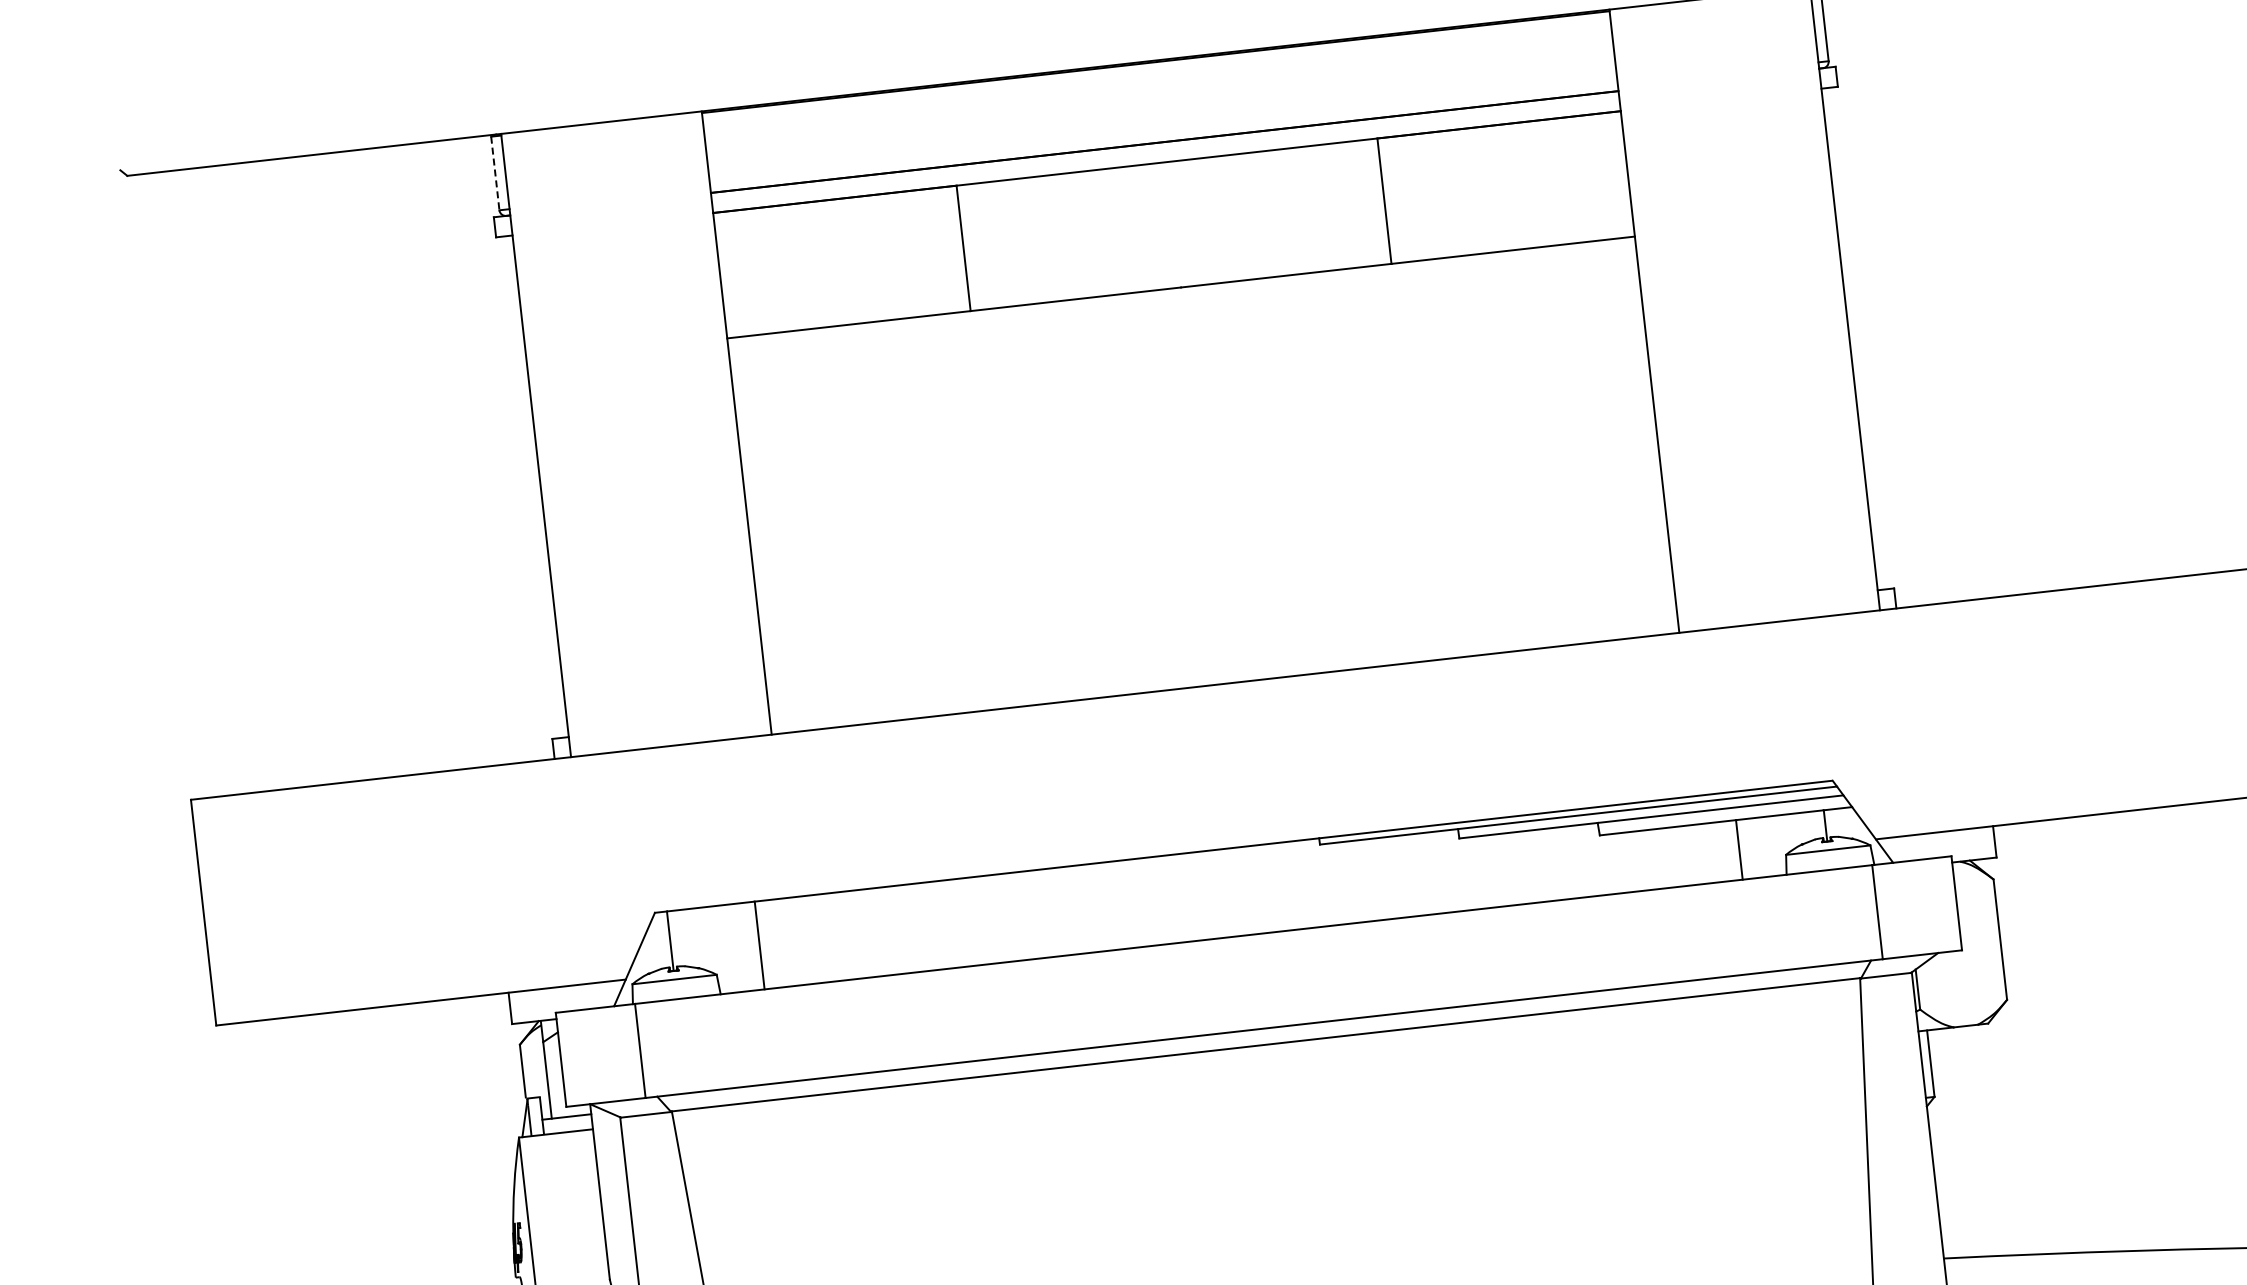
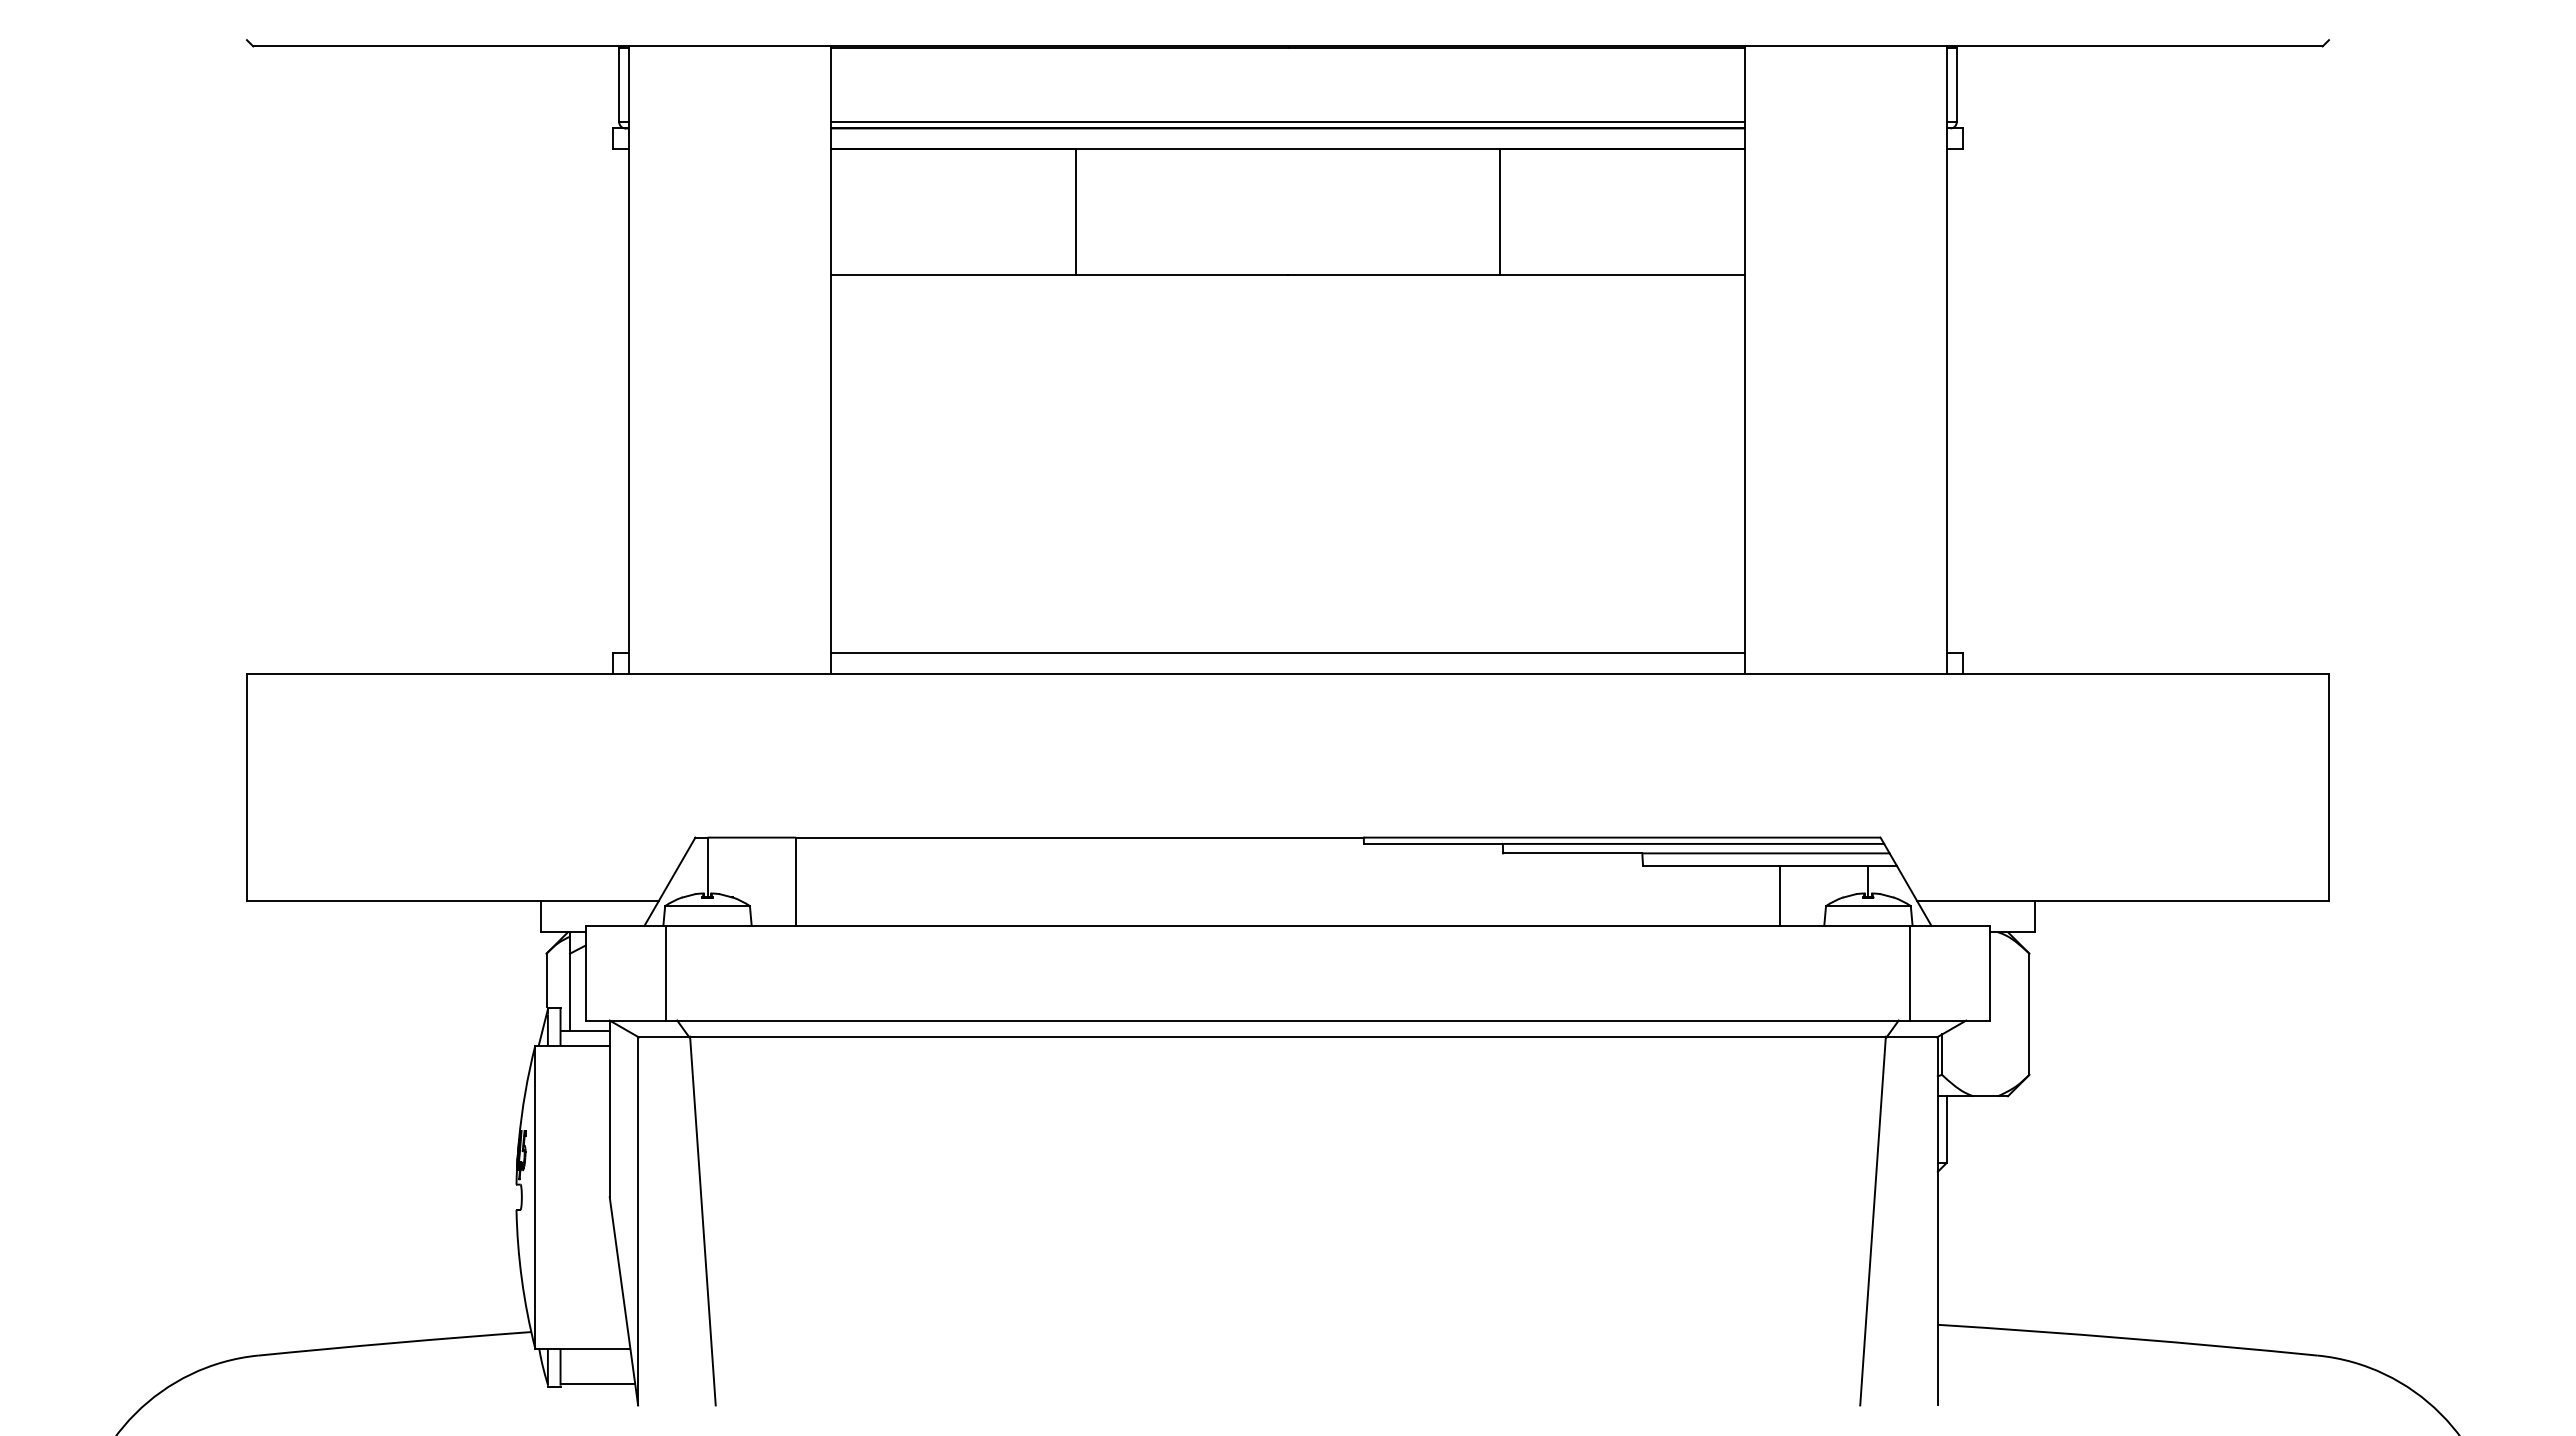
line: (1163, 136) -> (1287, 122), added
line: (495, 173) -> (619, 85), dashed -> solid
line: (1222, 663) -> (1287, 653), added

